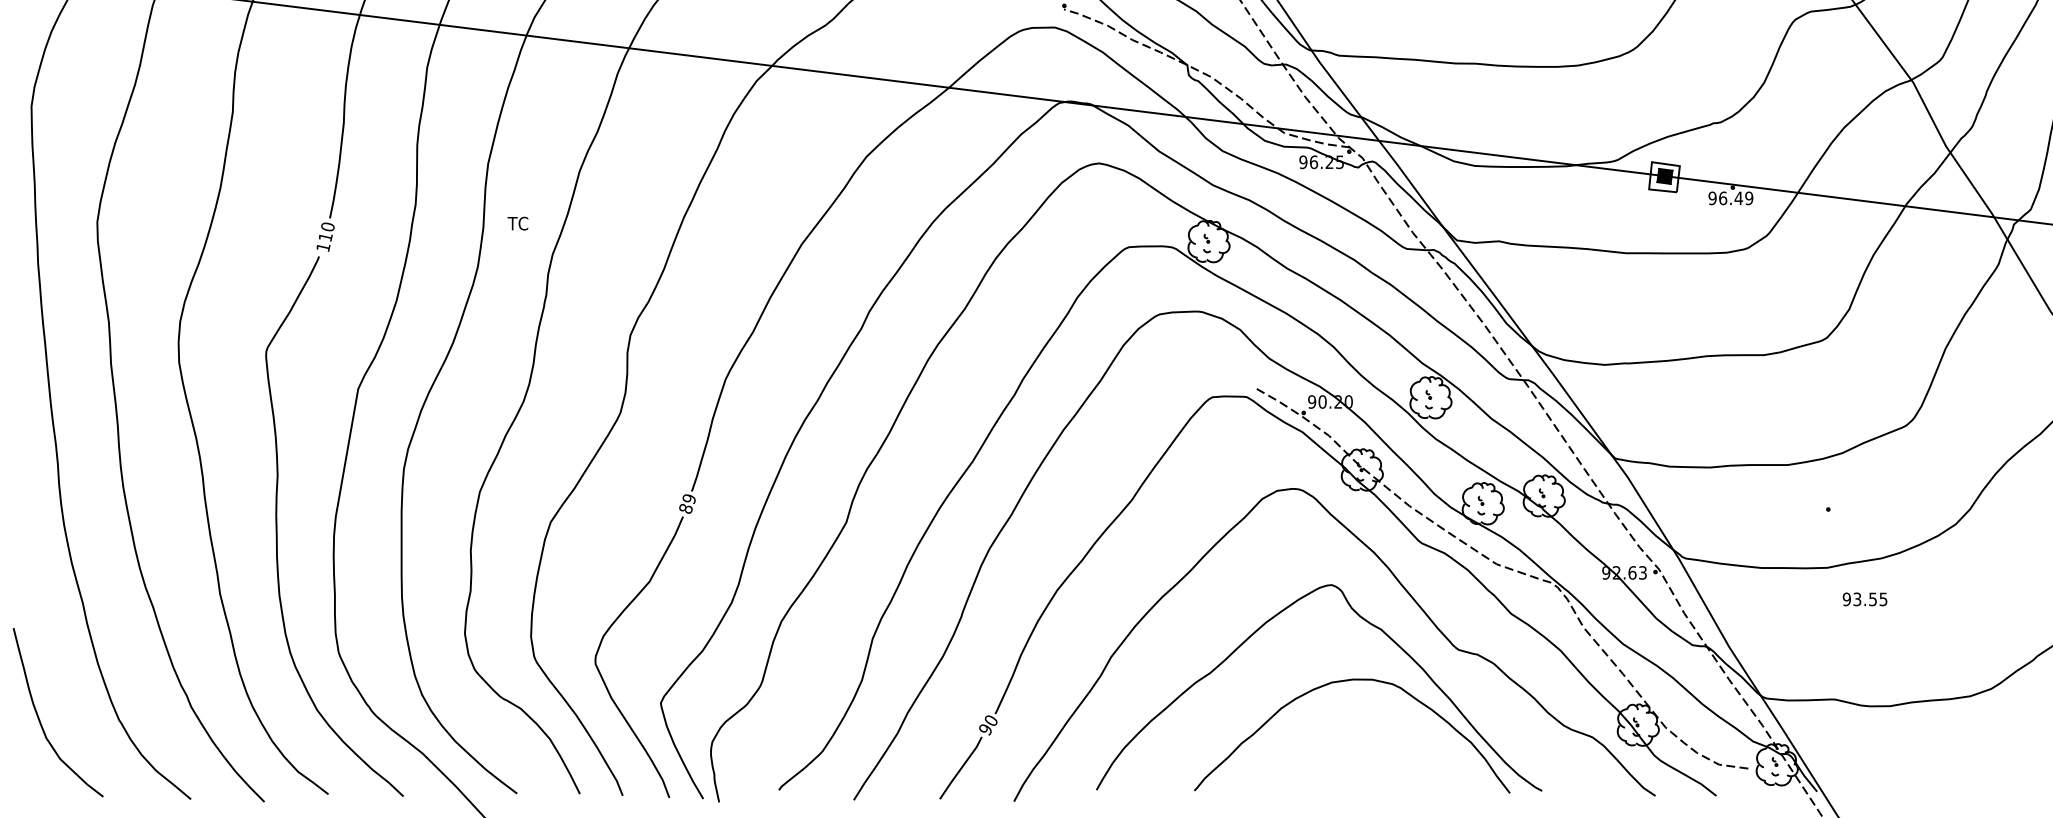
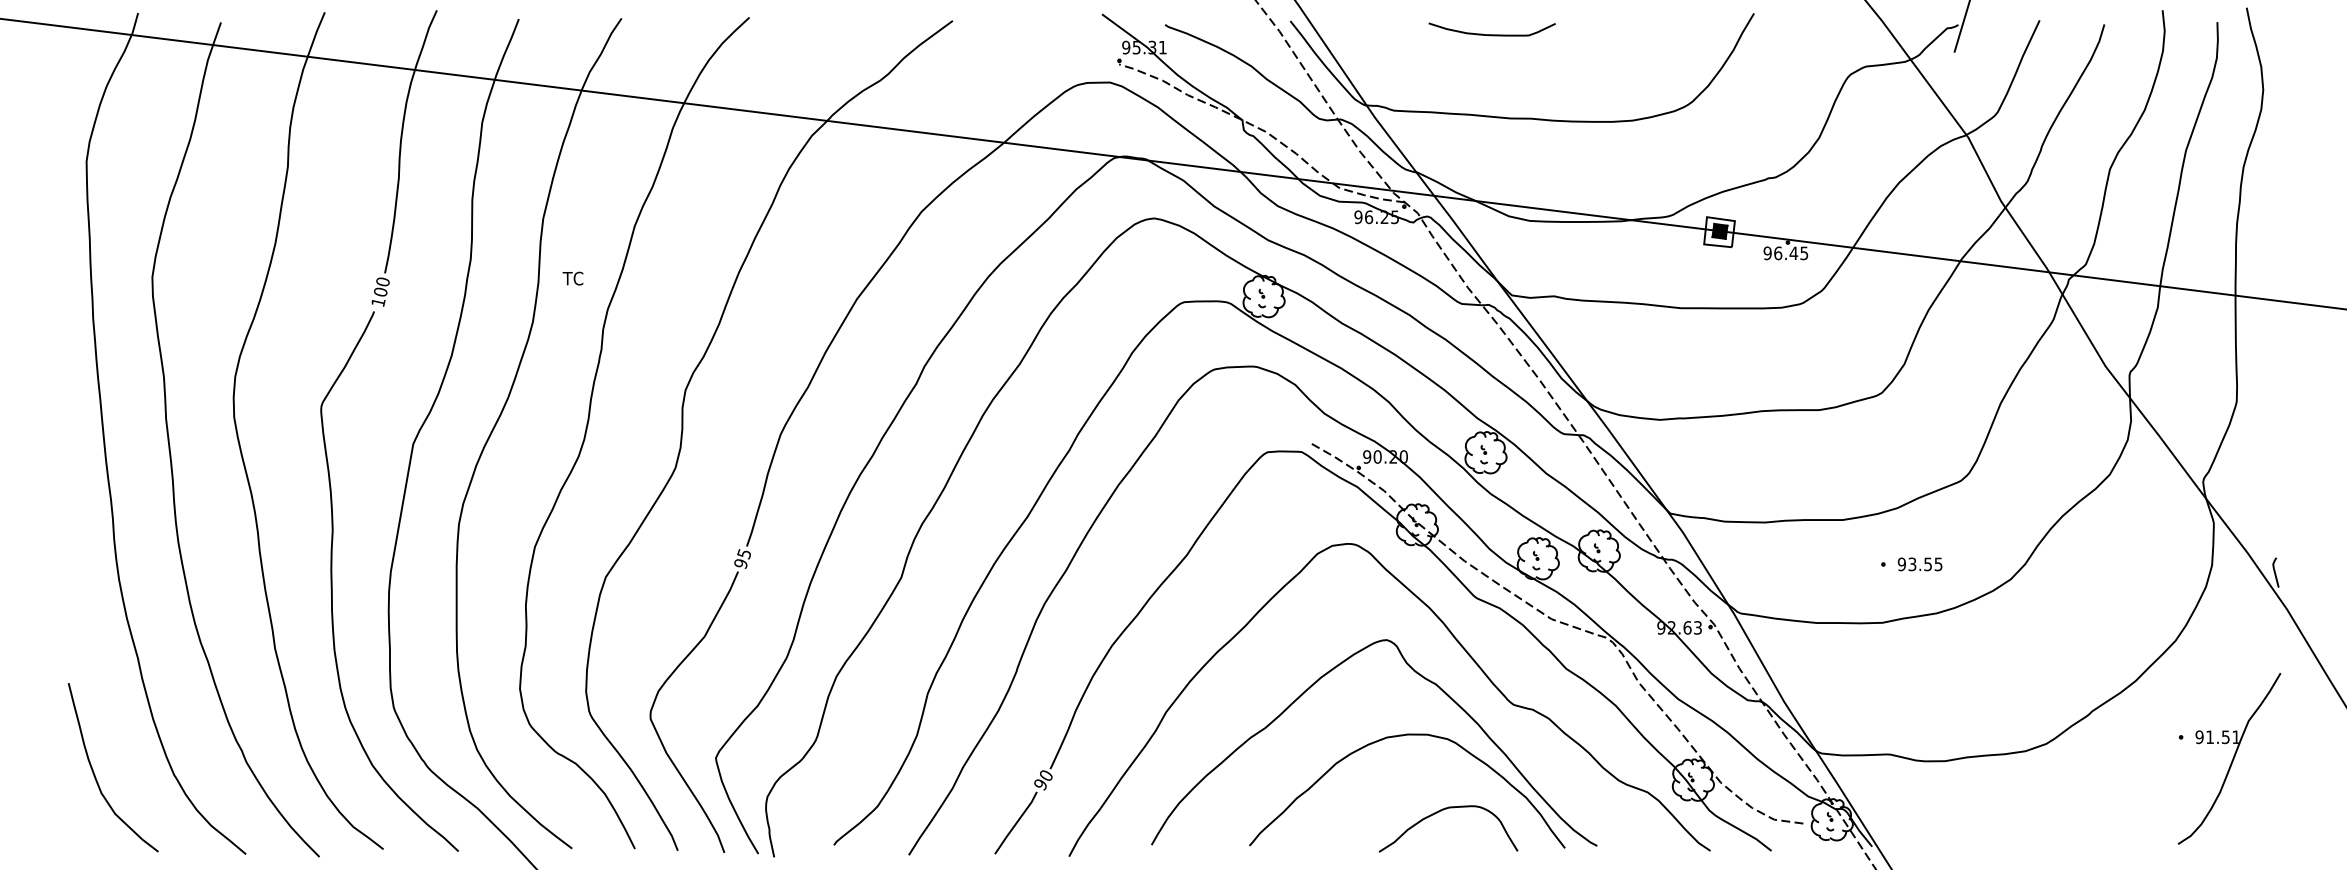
text: (1749, 197) -> (1804, 252), 96.49 -> 96.45
text: (325, 236) -> (380, 291), 110 -> 100
text: (687, 503) -> (742, 558), 89 -> 95
text: (1864, 599) -> (1919, 564), moved
curve: (1384, 757) -> (1439, 812), added

